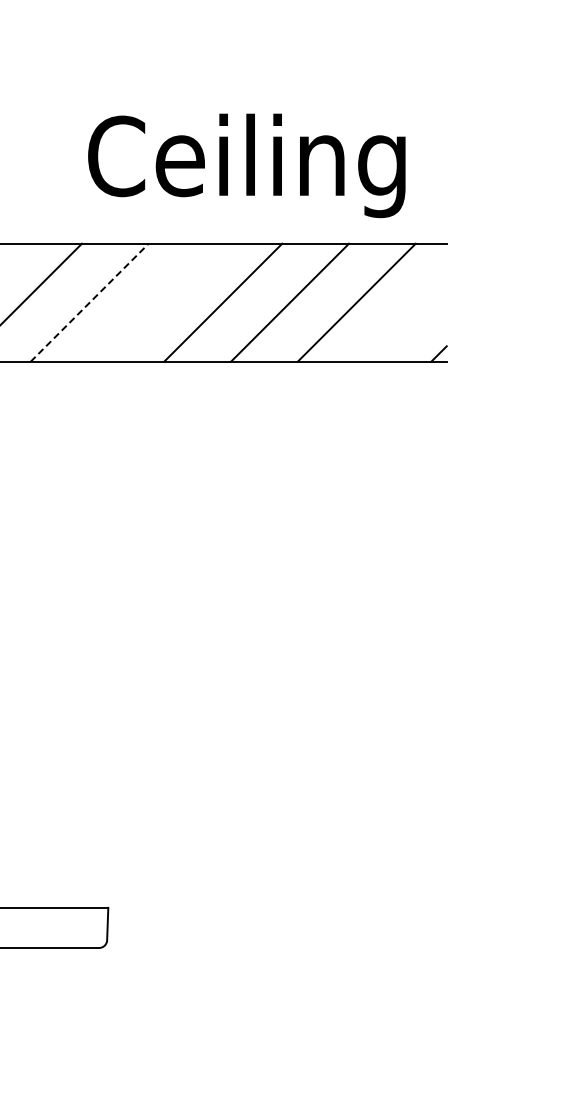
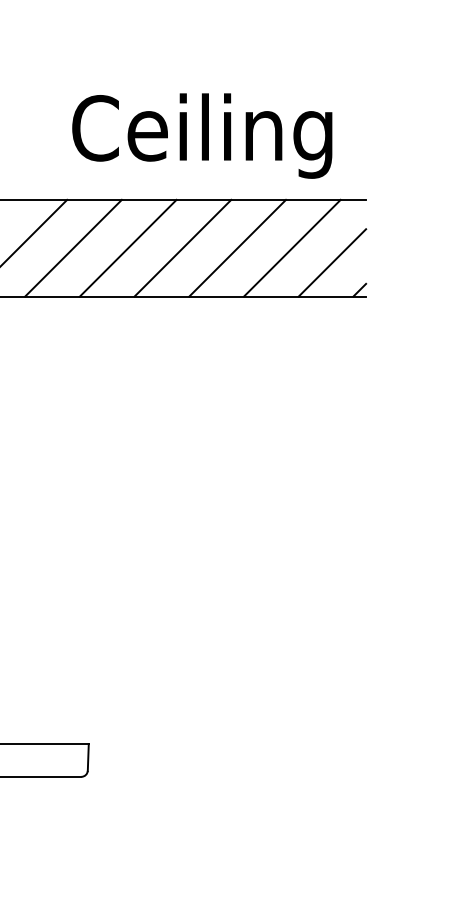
line: (90, 302) -> (74, 248), dashed -> solid
line: (156, 302) -> (128, 248), added
line: (405, 320) -> (332, 262), added

